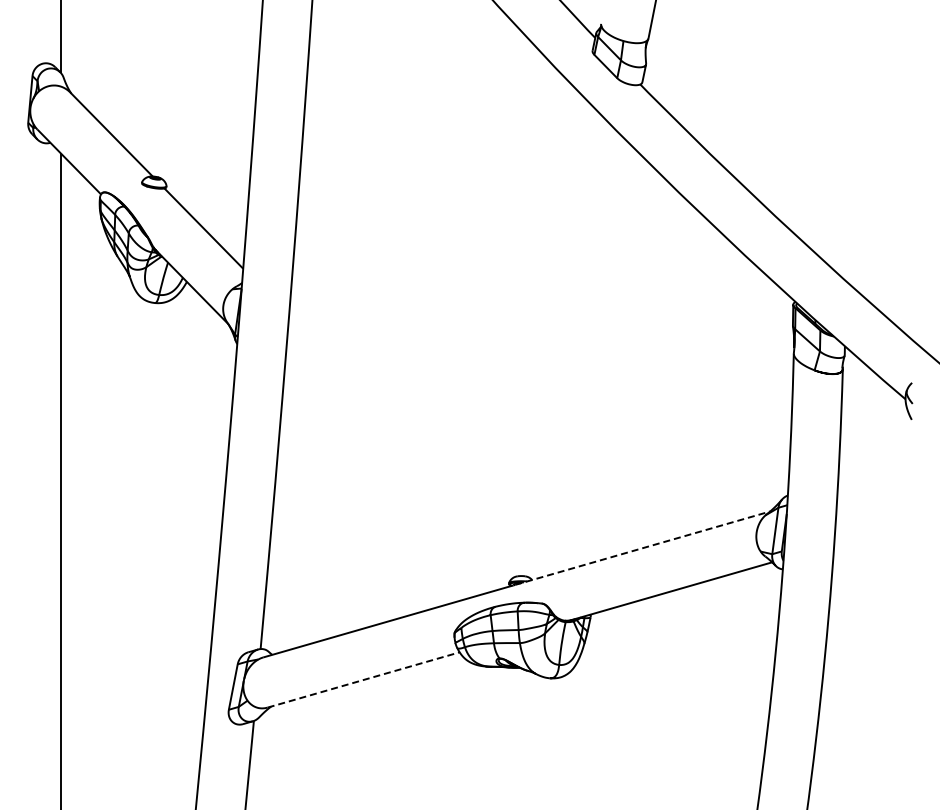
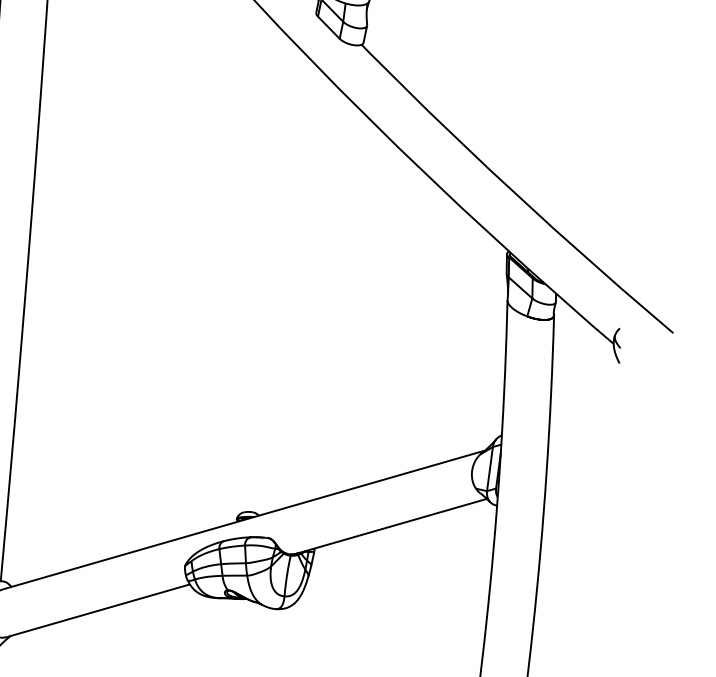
line: (642, 548) -> (363, 485), dashed -> solid
line: (363, 679) -> (98, 610), dashed -> solid

